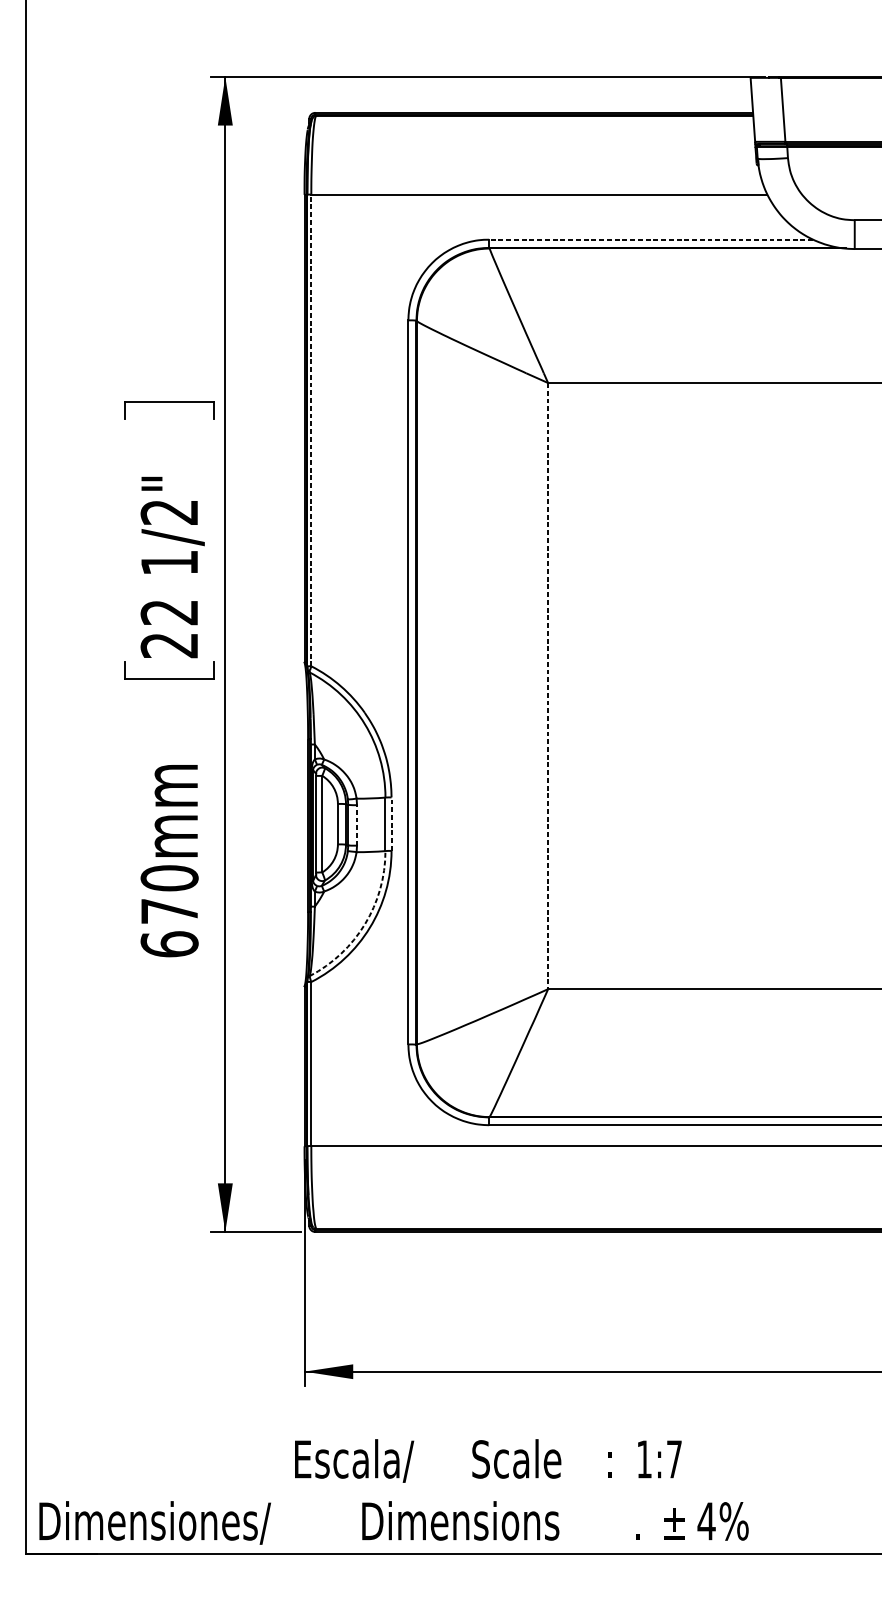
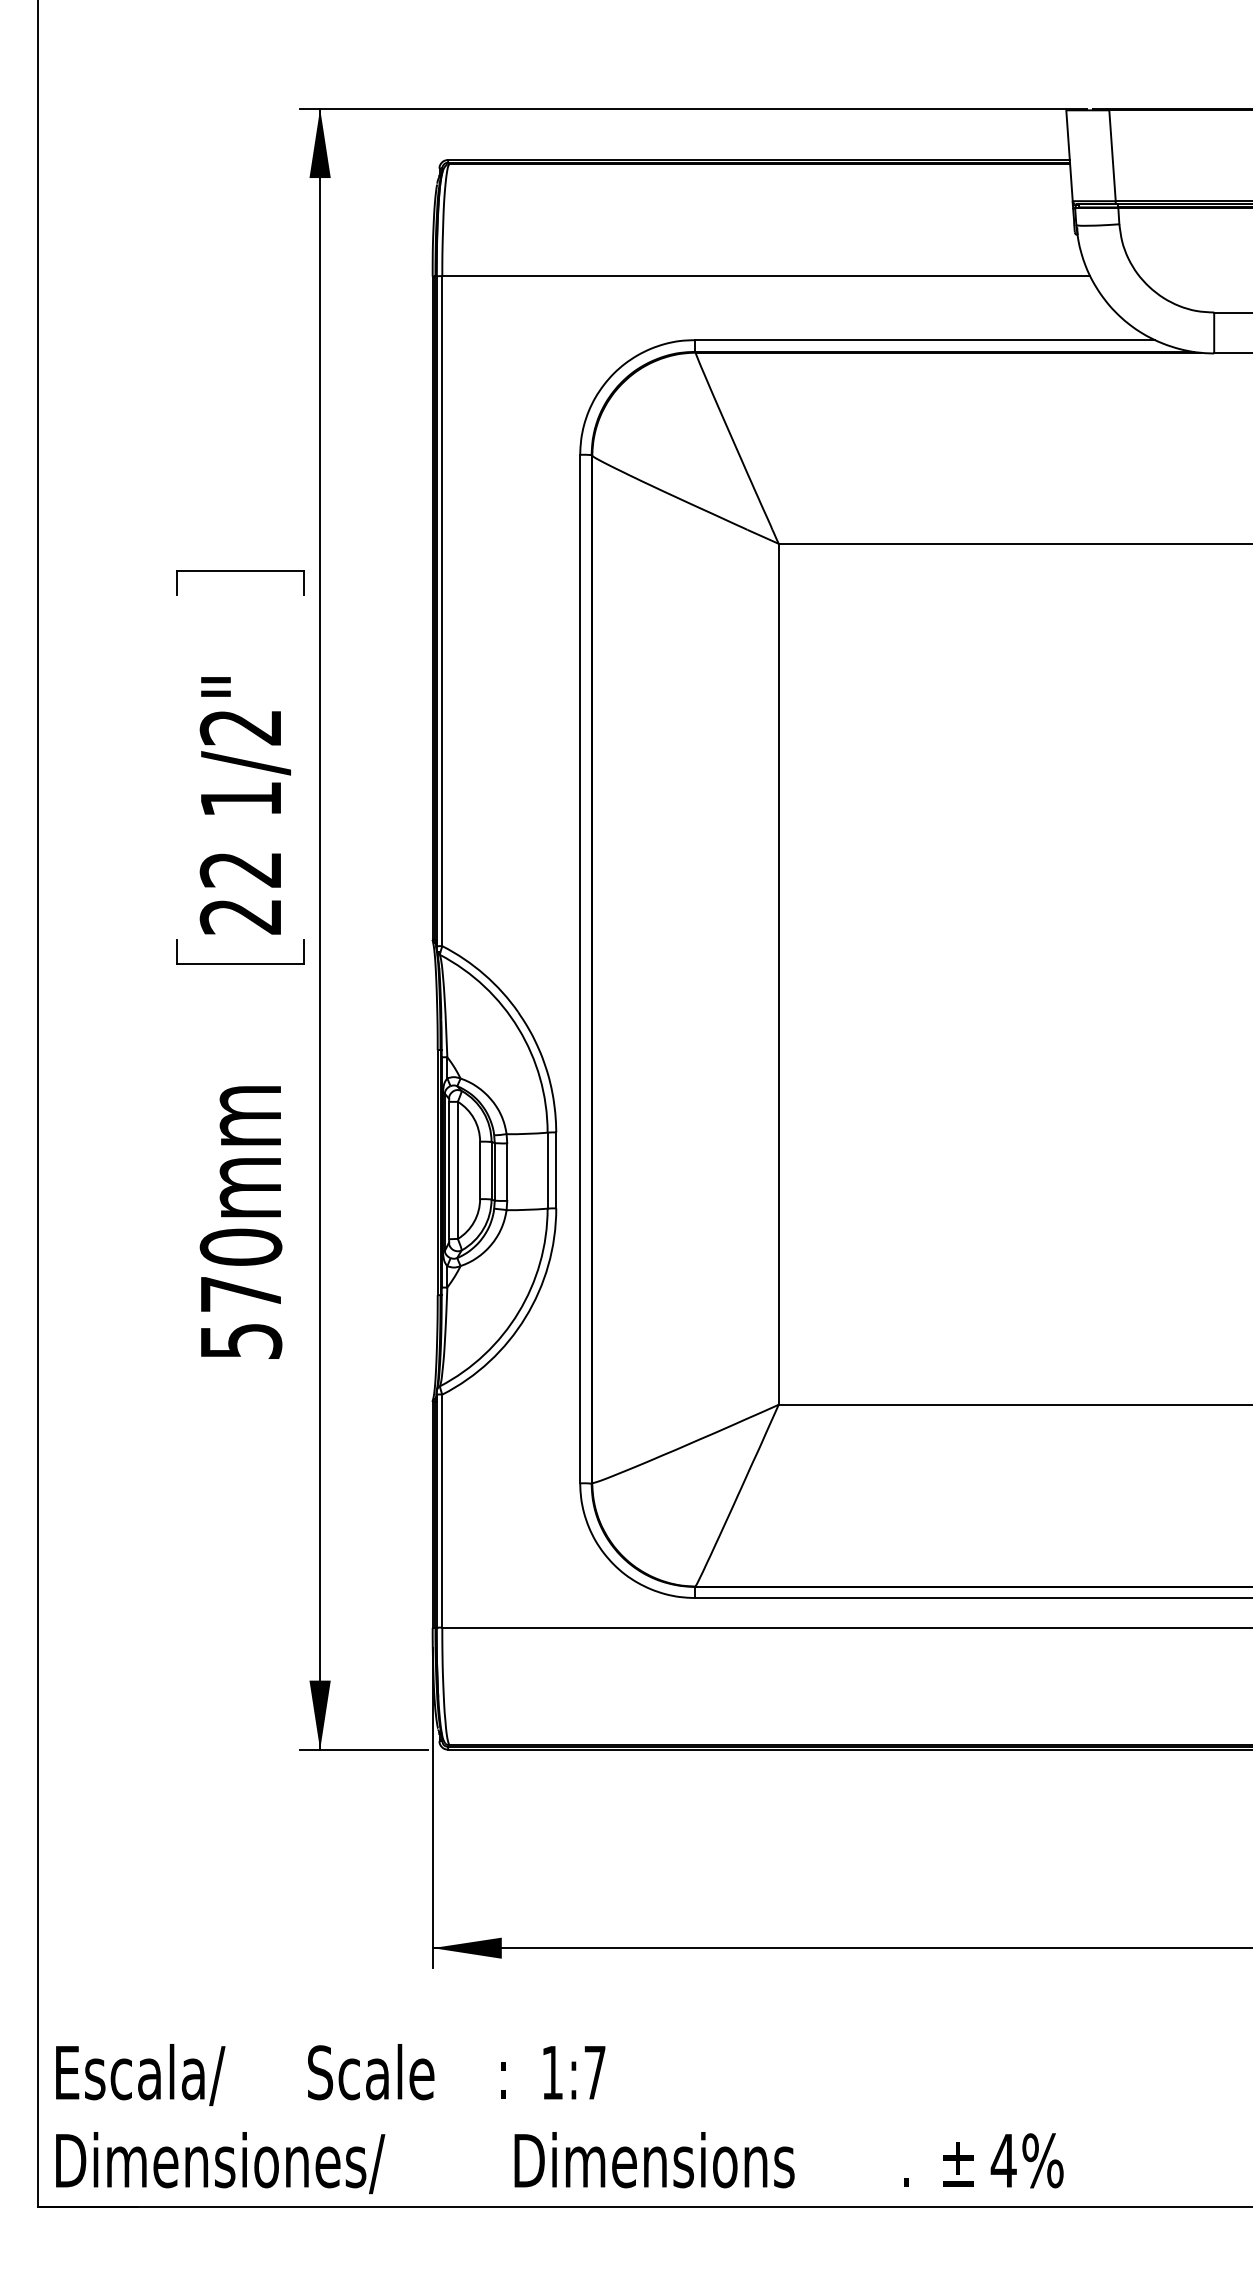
line: (650, 239) -> (924, 340), dashed -> solid
line: (311, 430) -> (442, 611), dashed -> solid
line: (548, 686) -> (778, 974), dashed -> solid
line: (391, 824) -> (556, 1170), dashed -> solid
line: (357, 825) -> (507, 1172), dashed -> solid
arc: (364, 924) -> (518, 1312), dashed -> solid
text: (169, 943) -> (240, 1340), 670mm -> 570mm
text: (488, 1461) -> (330, 2075), moved

